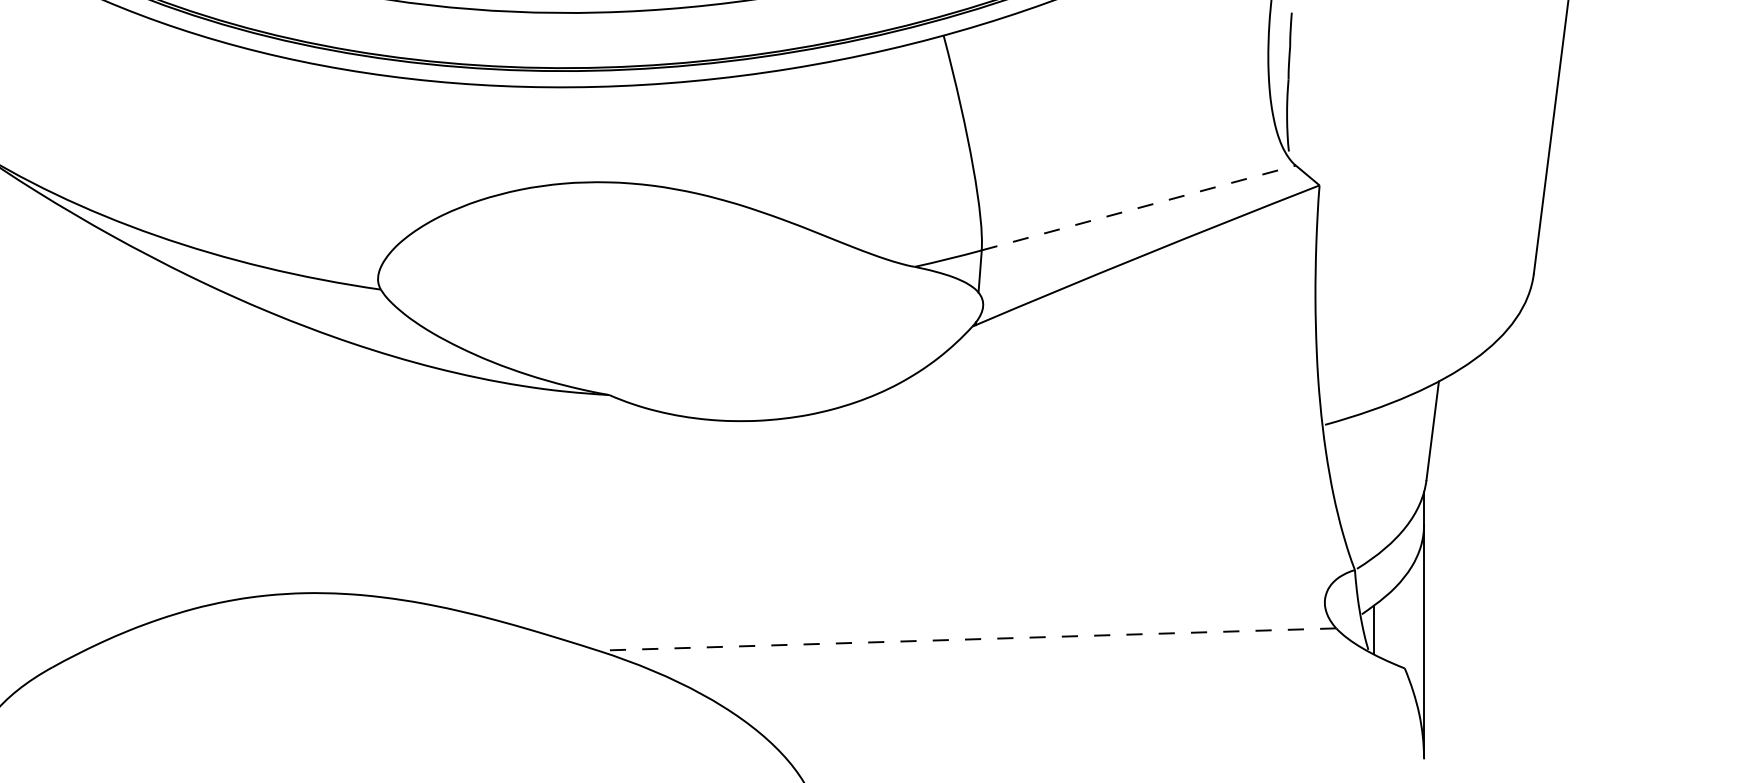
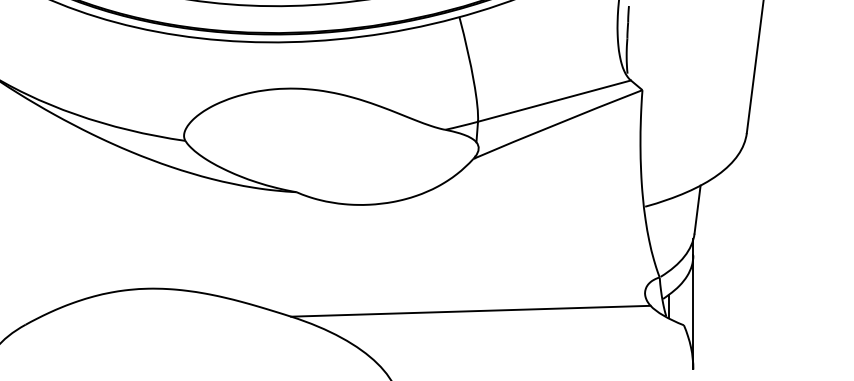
line: (1138, 208) -> (554, 101), dashed -> solid
line: (966, 640) -> (470, 311), dashed -> solid

